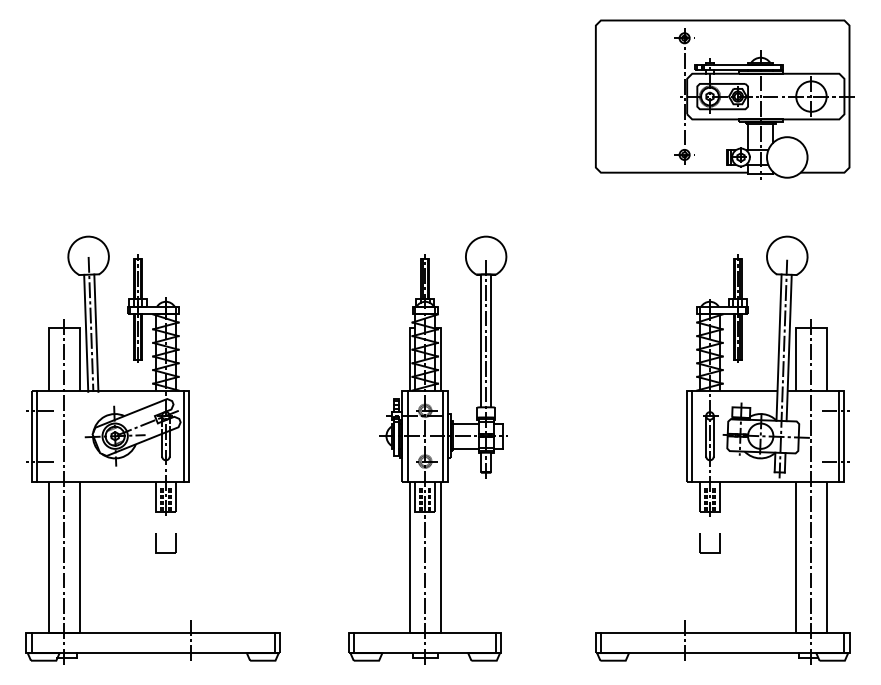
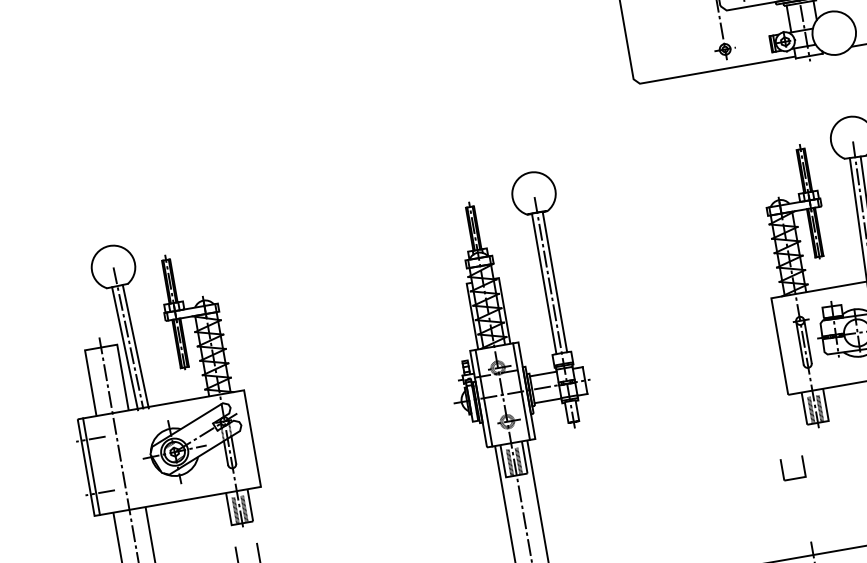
line: (183, 435) -> (246, 438), removed
line: (692, 435) -> (785, 344), removed
part: (700, 543) -> (783, 470), moved

